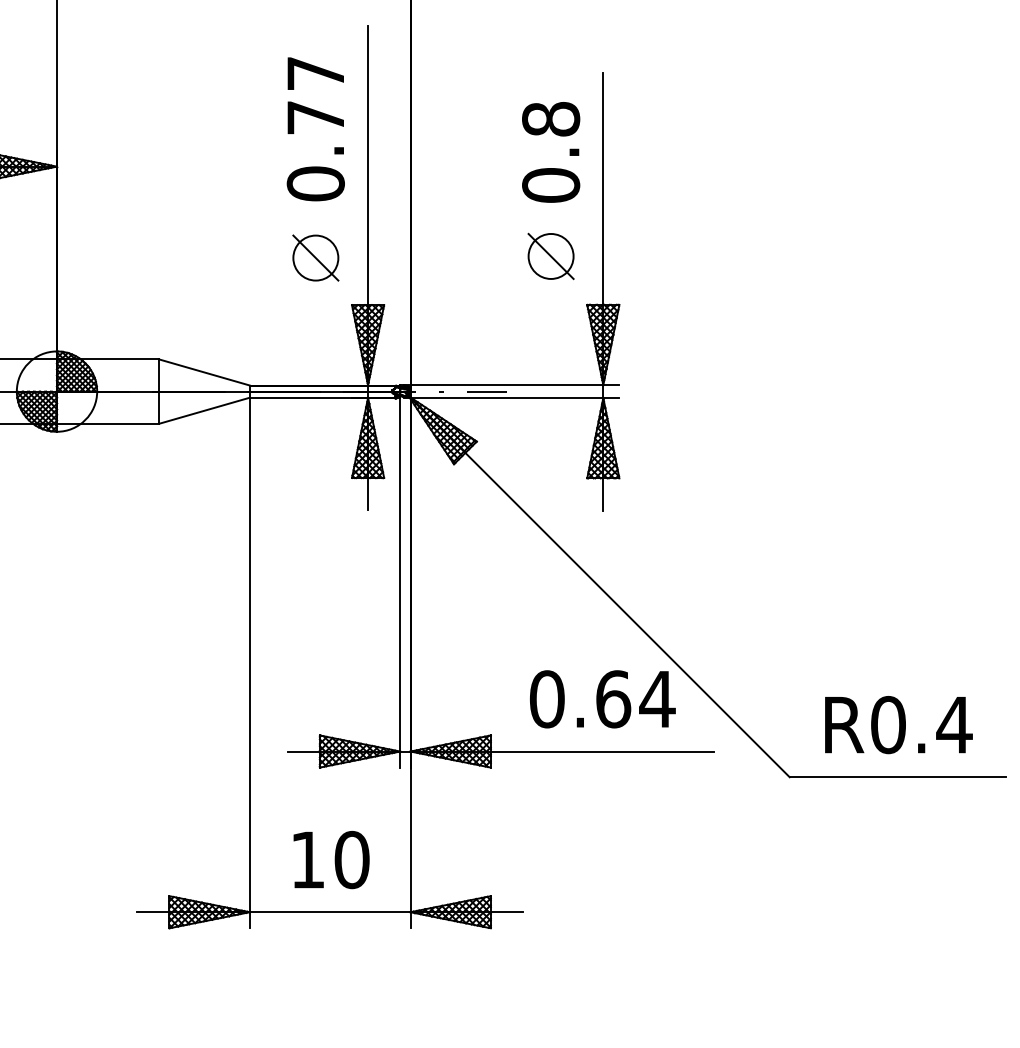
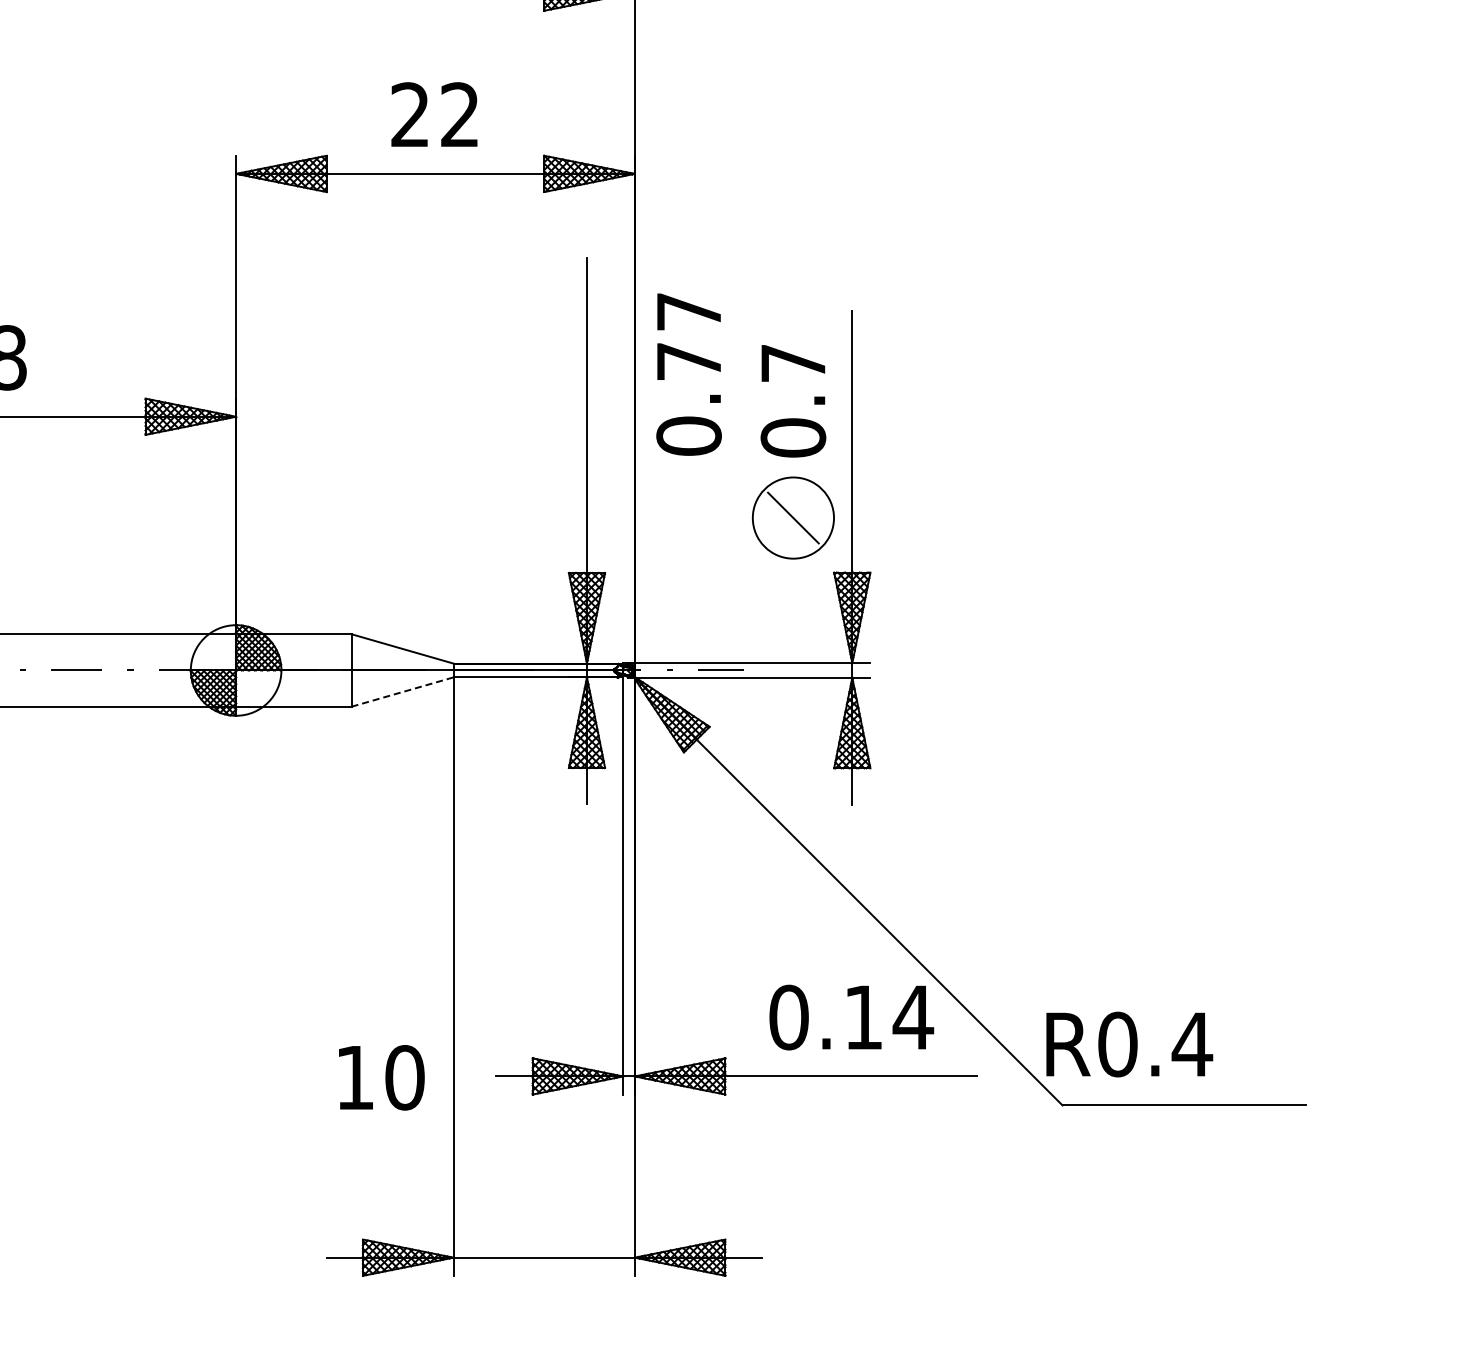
text: (551, 118) -> (793, 362), 0.8 -> 0.7
text: (315, 129) -> (688, 374), moved
circle: (551, 255) -> (793, 517), size x1.6
part: (315, 257) -> (527, 519), removed
line: (205, 410) -> (403, 691), solid -> dashed
text: (613, 699) -> (863, 1017), 0.64 -> 0.14
text: (898, 724) -> (1129, 1044), moved
text: (331, 859) -> (381, 1077), moved

